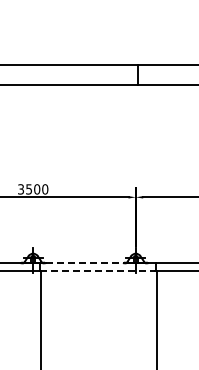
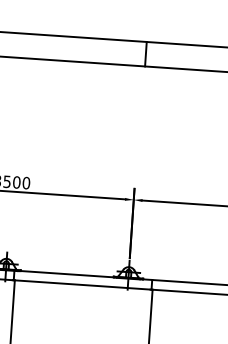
line: (85, 263) -> (68, 274), dashed -> solid
line: (98, 271) -> (83, 285), dashed -> solid

